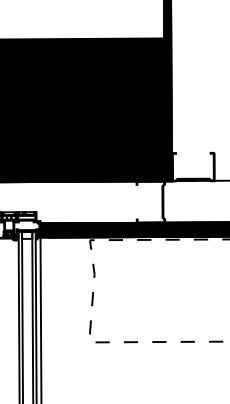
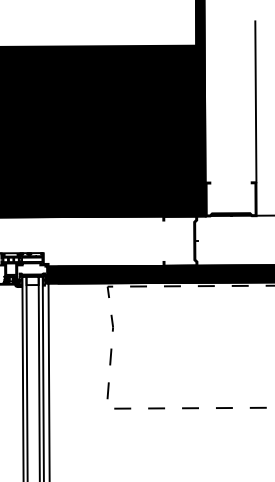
line: (213, 85) -> (255, 101), added

